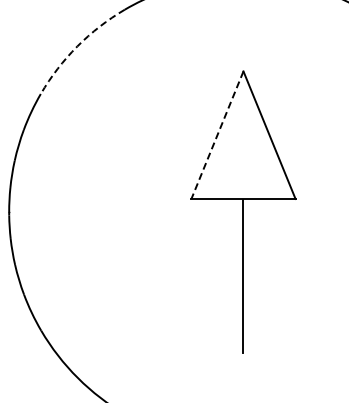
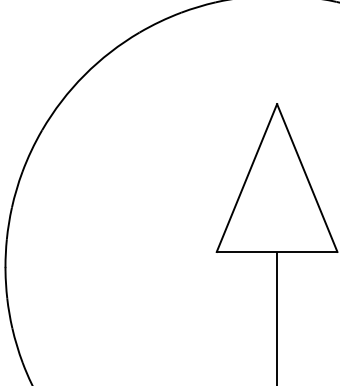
arc: (77, 46) -> (84, 75), dashed -> solid
line: (217, 135) -> (246, 178), dashed -> solid

